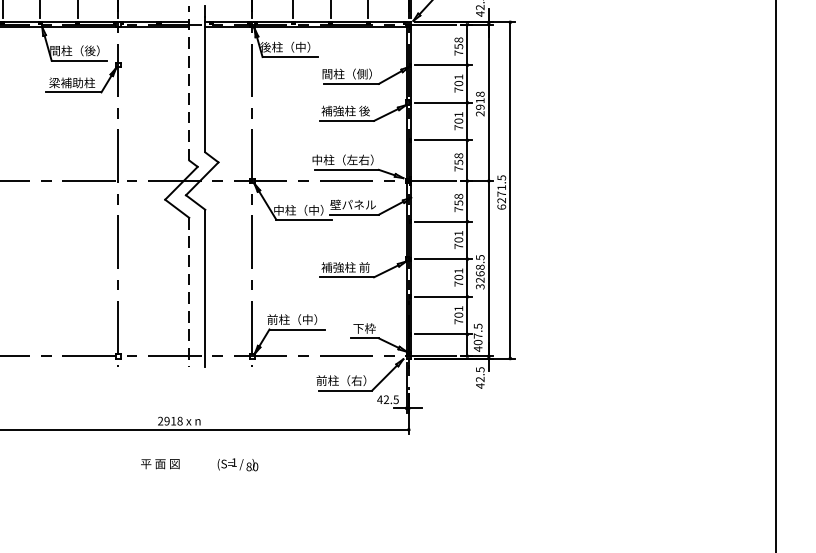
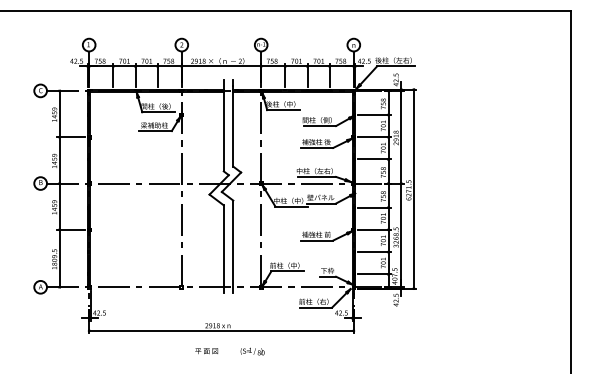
line: (188, 82) -> (223, 125), dashed -> solid
line: (188, 292) -> (223, 249), dashed -> solid

